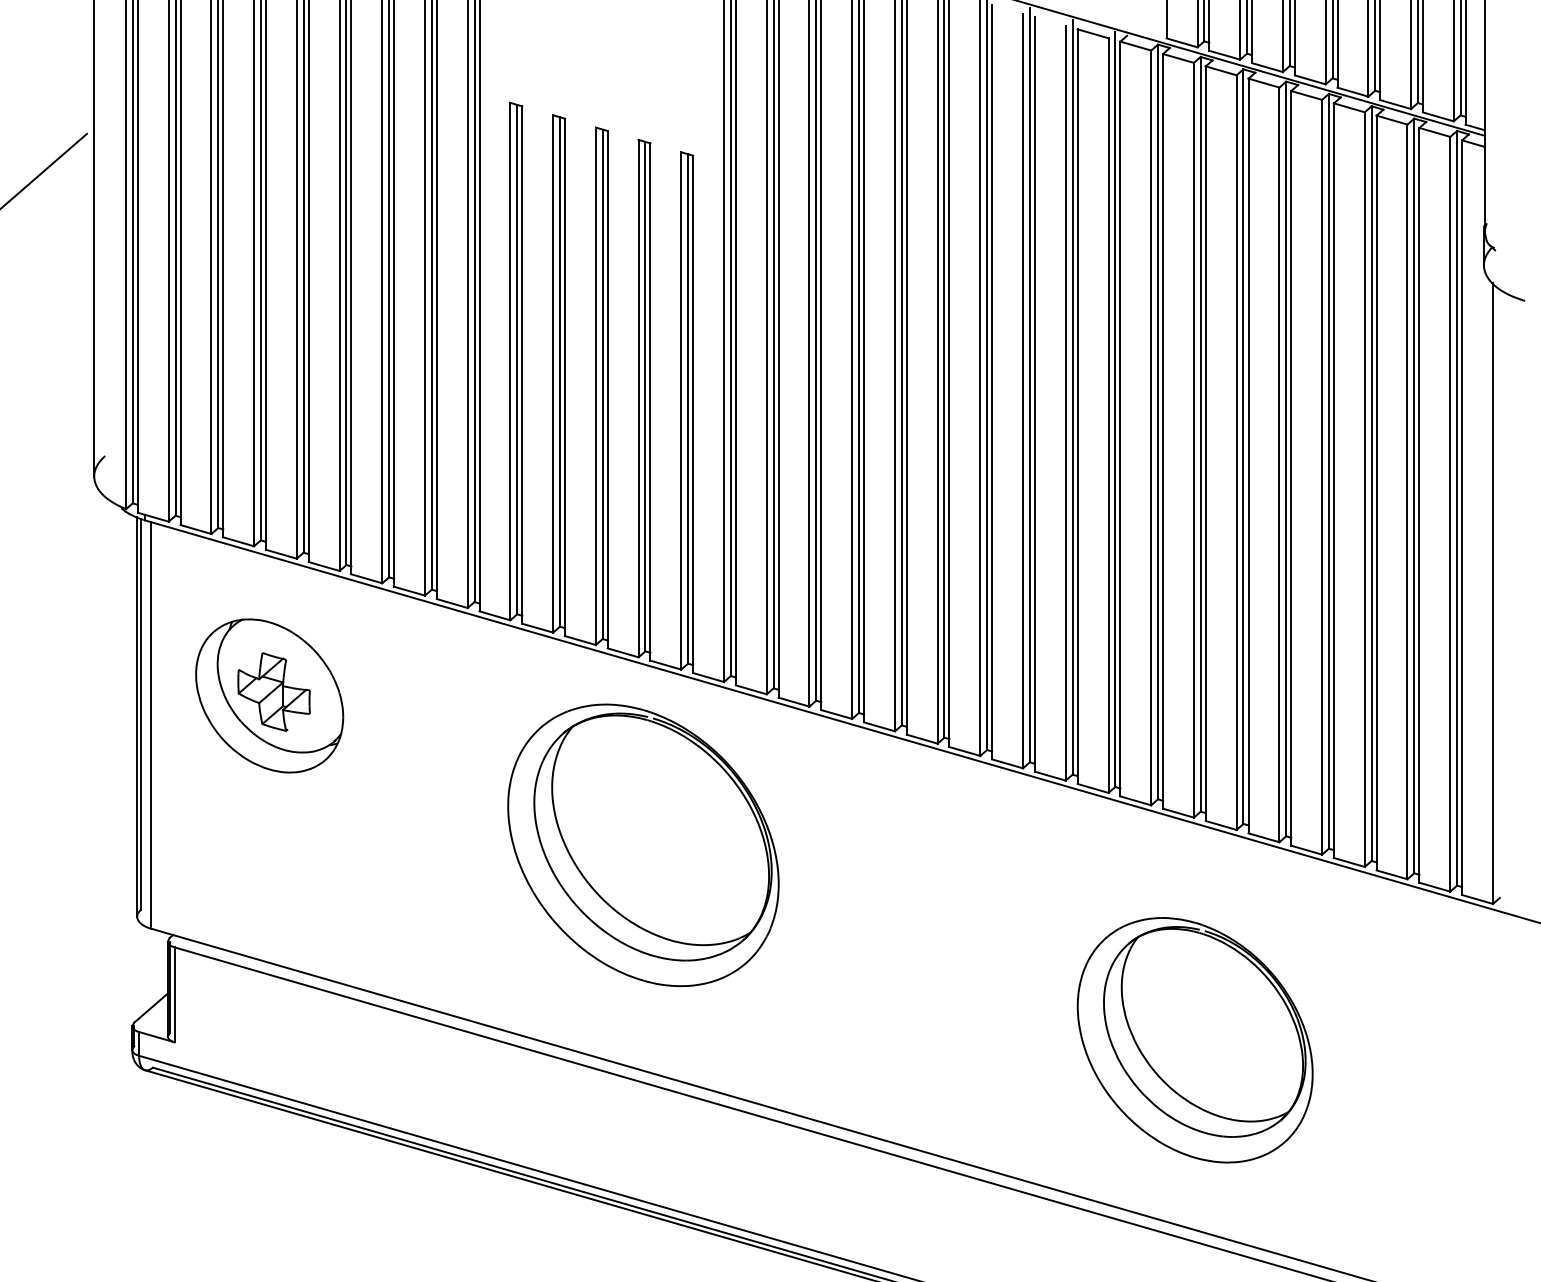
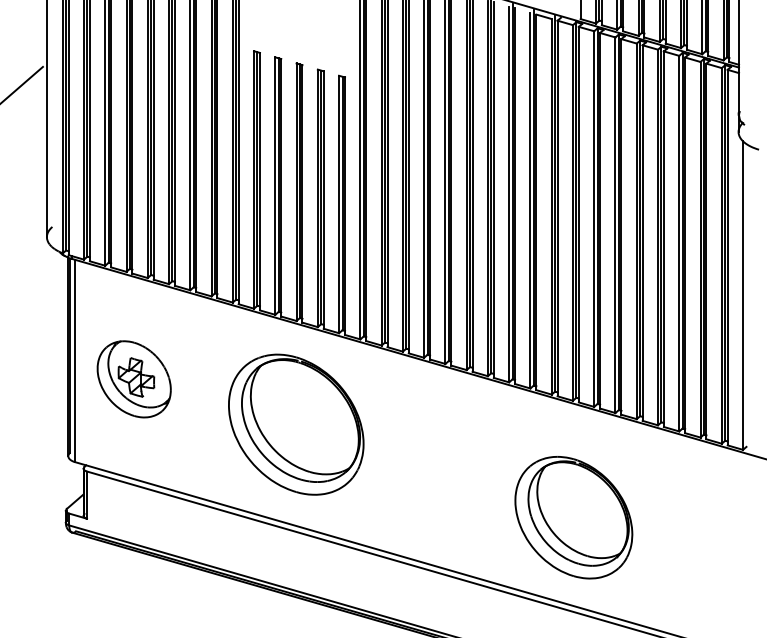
part: (268, 696) -> (133, 379), moved
part: (643, 844) -> (296, 424), moved
part: (1194, 1039) -> (573, 517), moved

